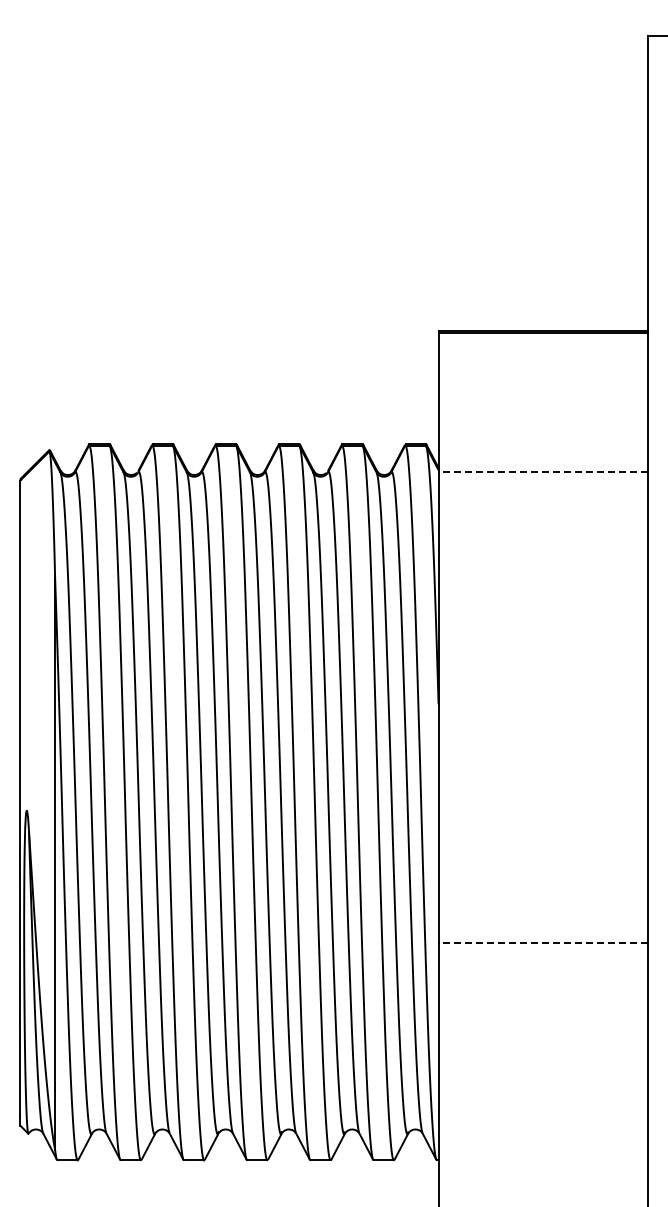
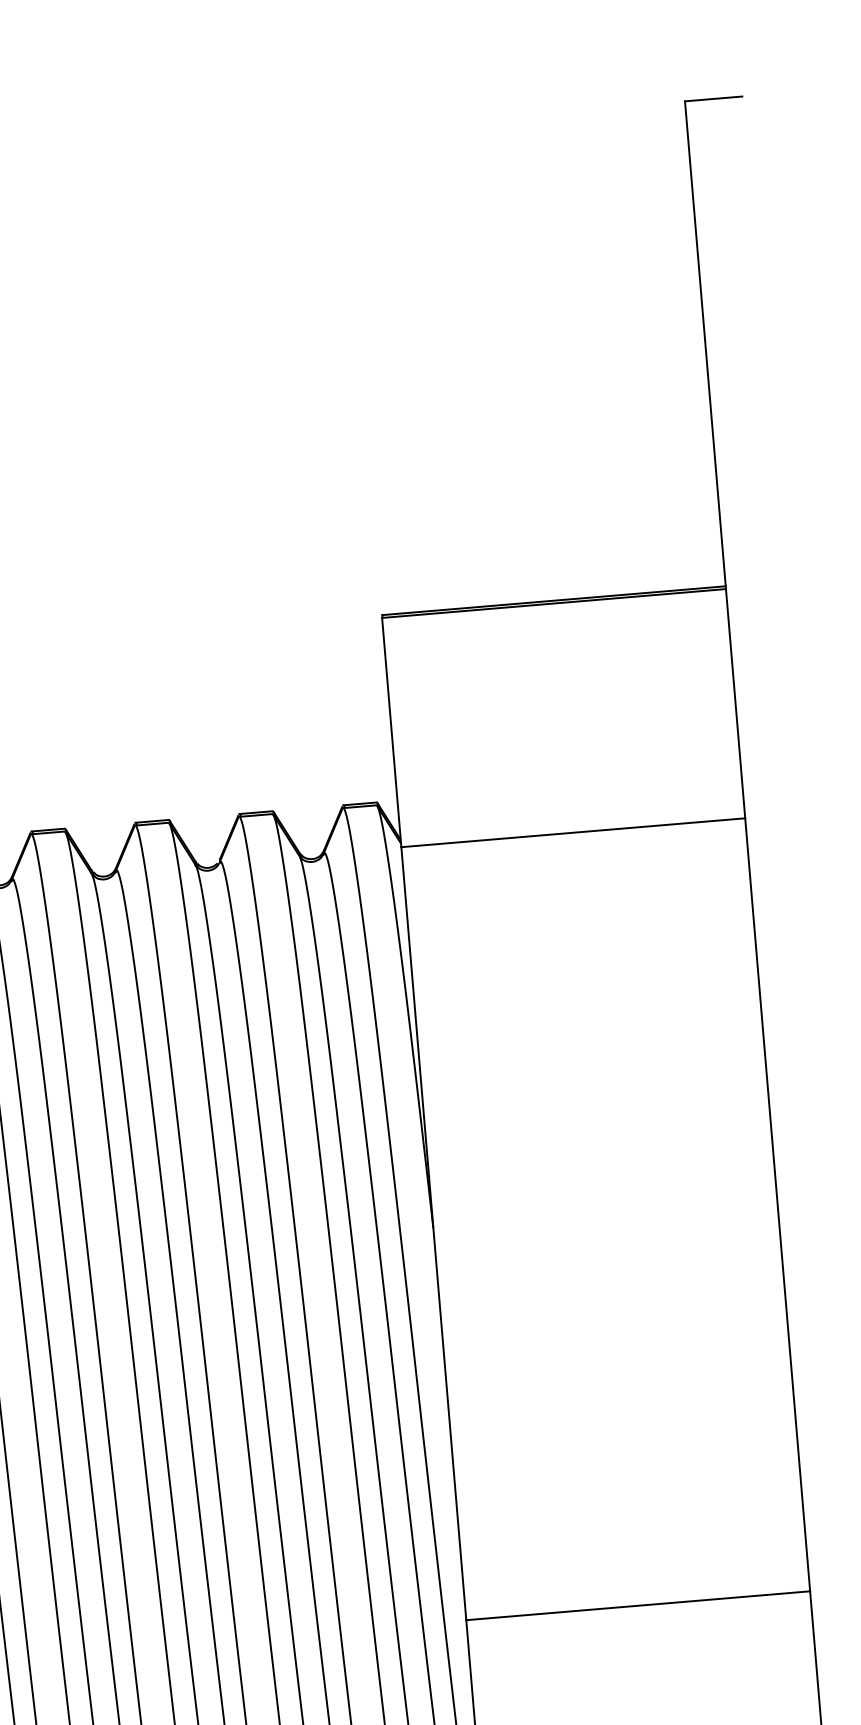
line: (543, 472) -> (573, 832), dashed -> solid
line: (543, 942) -> (638, 1605), dashed -> solid

